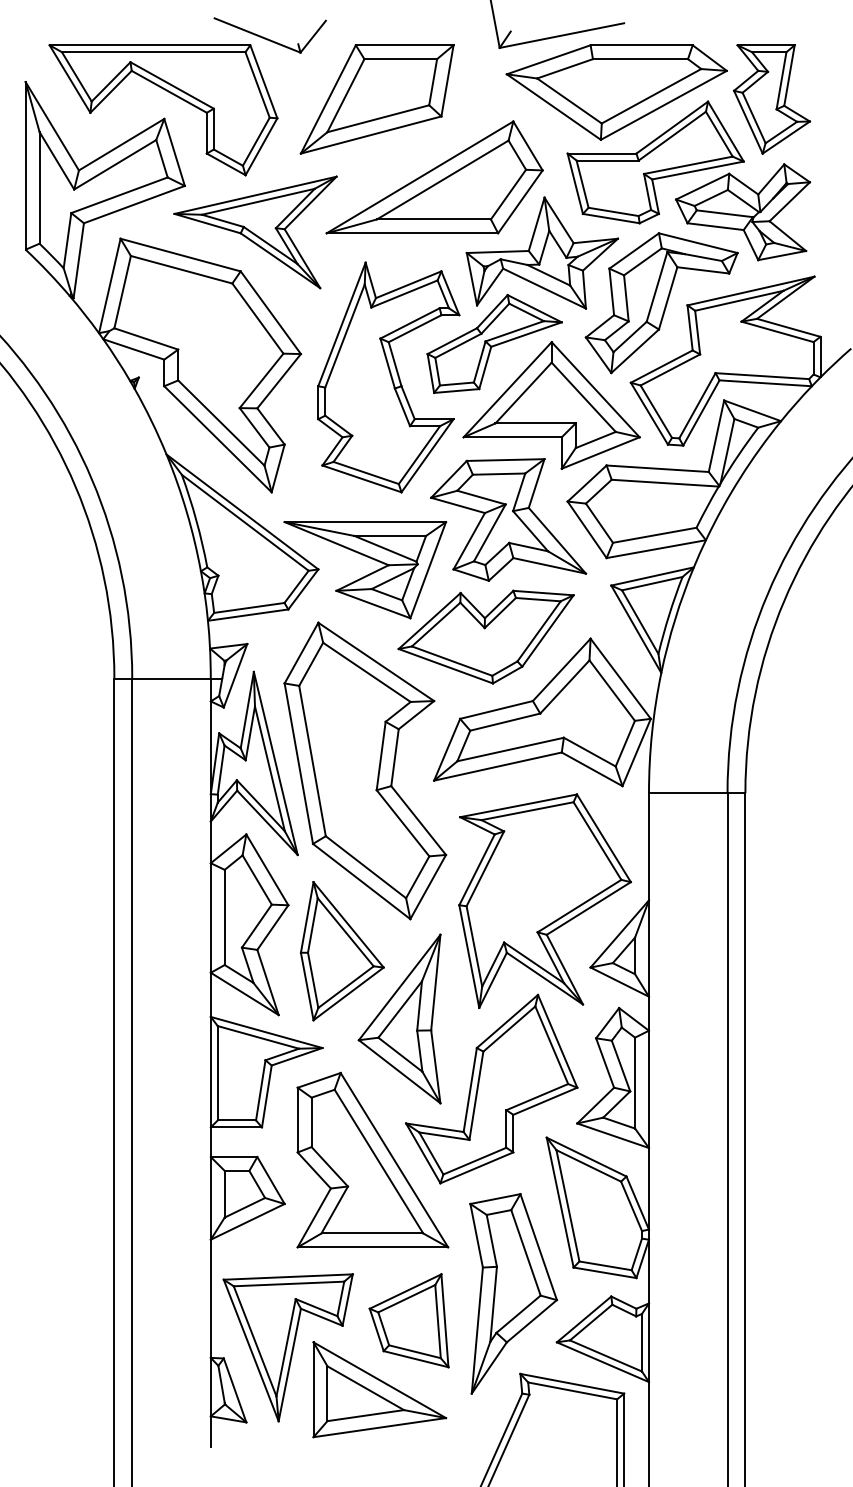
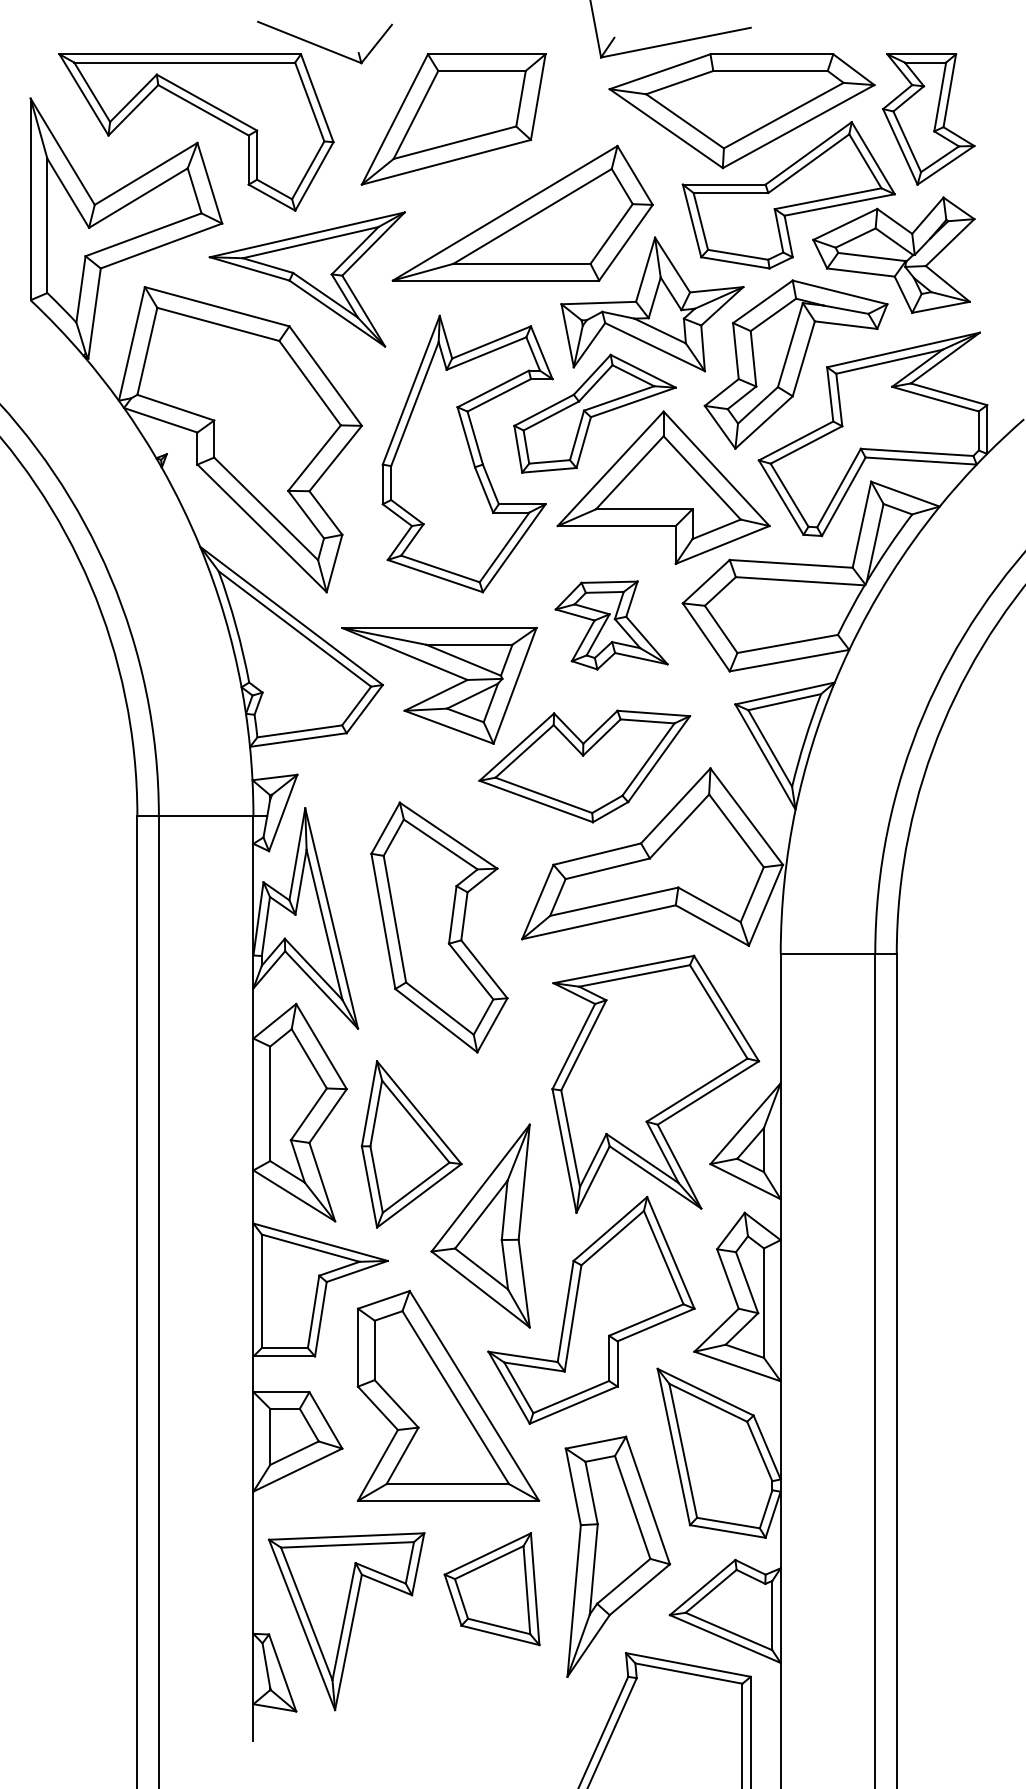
part: (508, 519) -> (611, 625), size x0.6
part: (365, 770) -> (439, 927), size x0.7
part: (379, 1390) -> (456, 1672), removed

